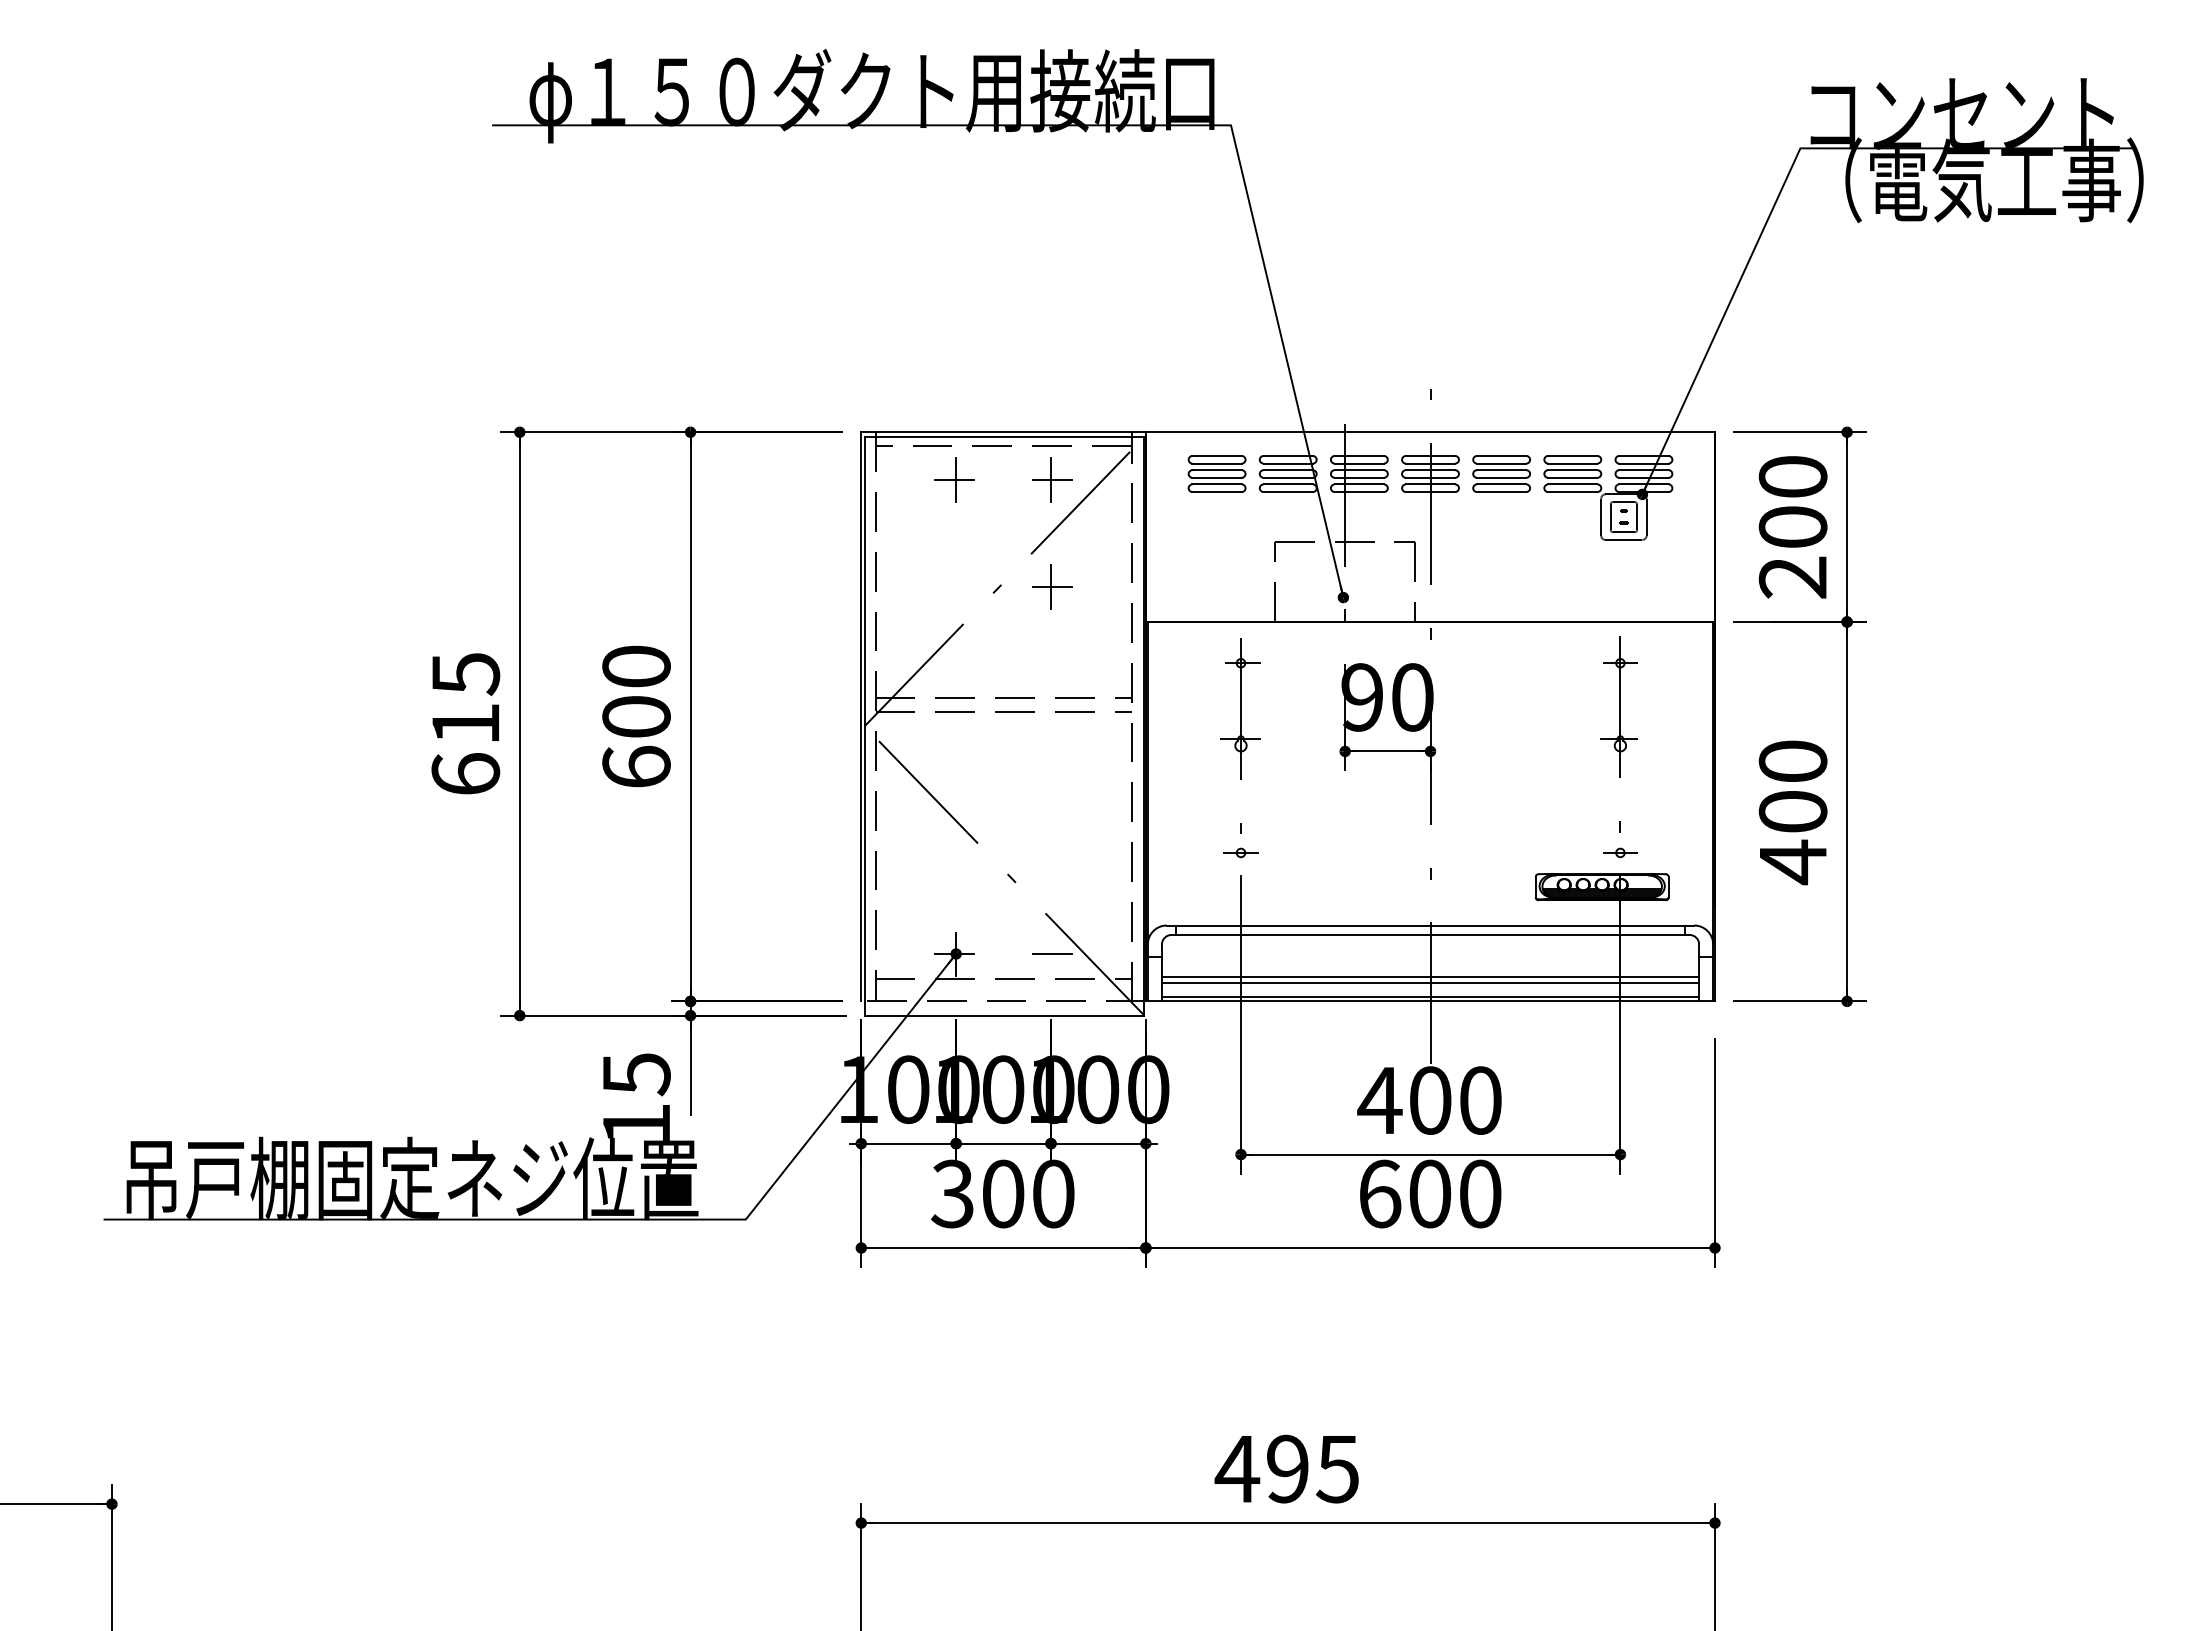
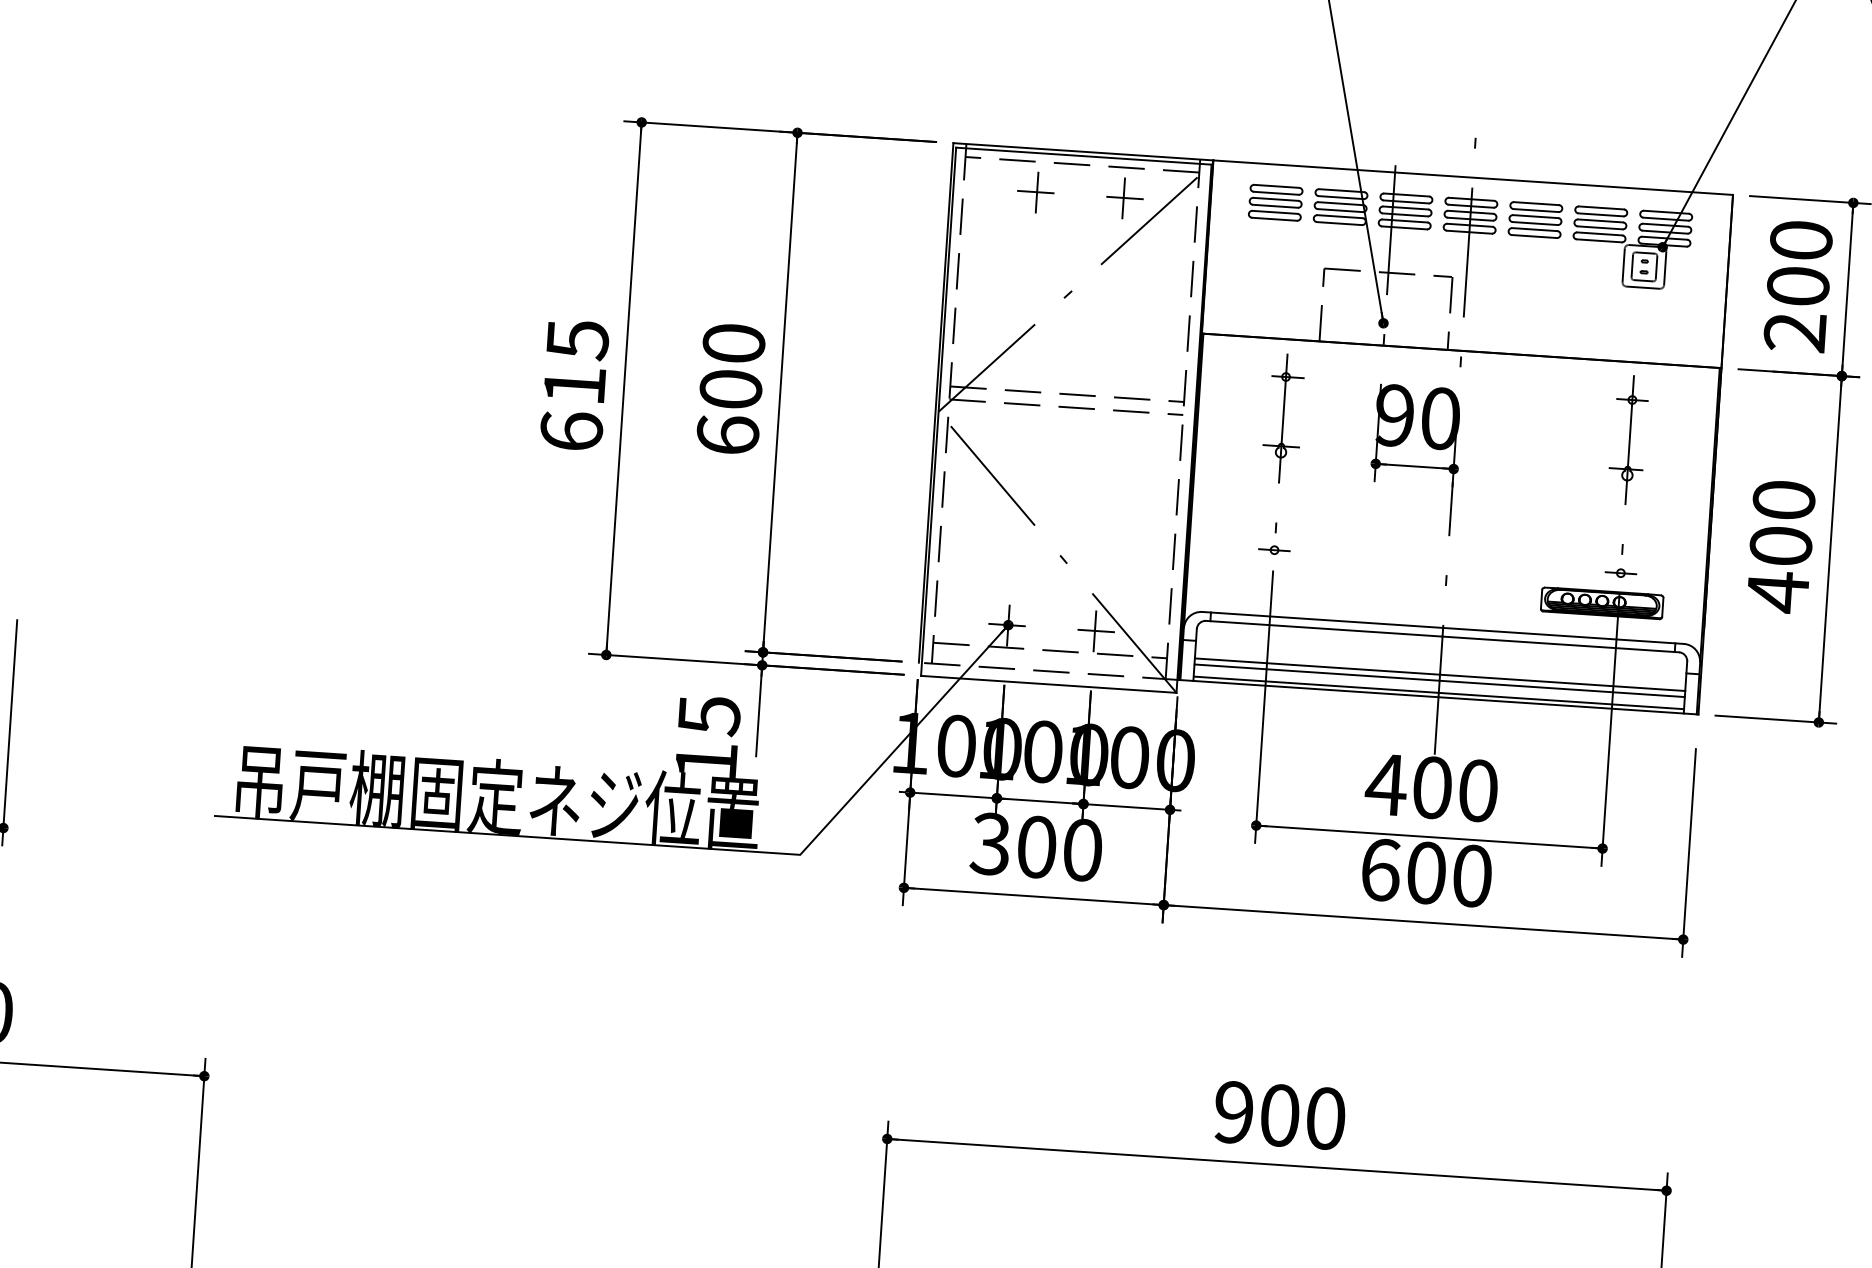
part: (1052, 586) -> (1118, 295), removed
line: (1051, 954) -> (1095, 631), added
text: (1286, 1468) -> (1278, 1114), 495 -> 900

